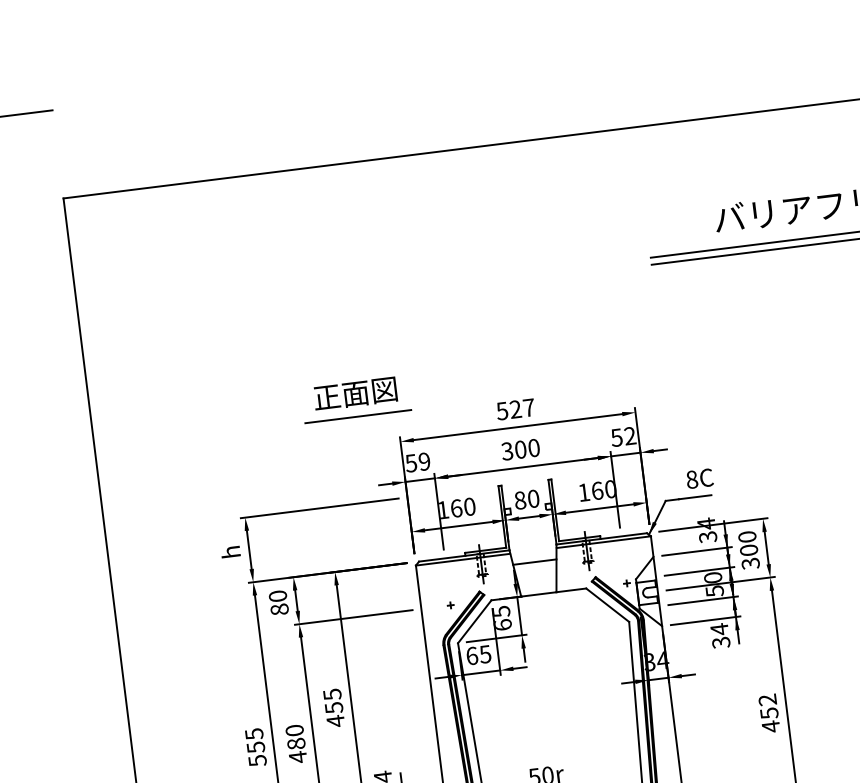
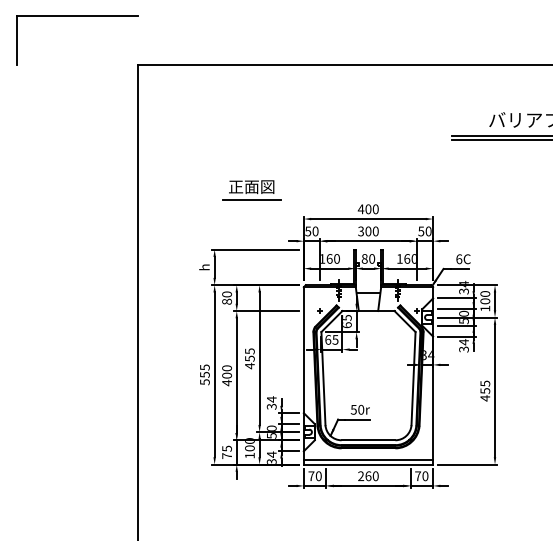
part: (355, 400) -> (251, 190), moved
text: (514, 410) -> (367, 209), 527 -> 400
text: (629, 436) -> (428, 231), 52 -> 50
text: (424, 461) -> (315, 231), 59 -> 50
text: (692, 480) -> (459, 259), 8C -> 6C
text: (751, 563) -> (485, 308), 300 -> 100
text: (767, 699) -> (485, 383), 452 -> 455
text: (297, 743) -> (227, 375), 480 -> 400

